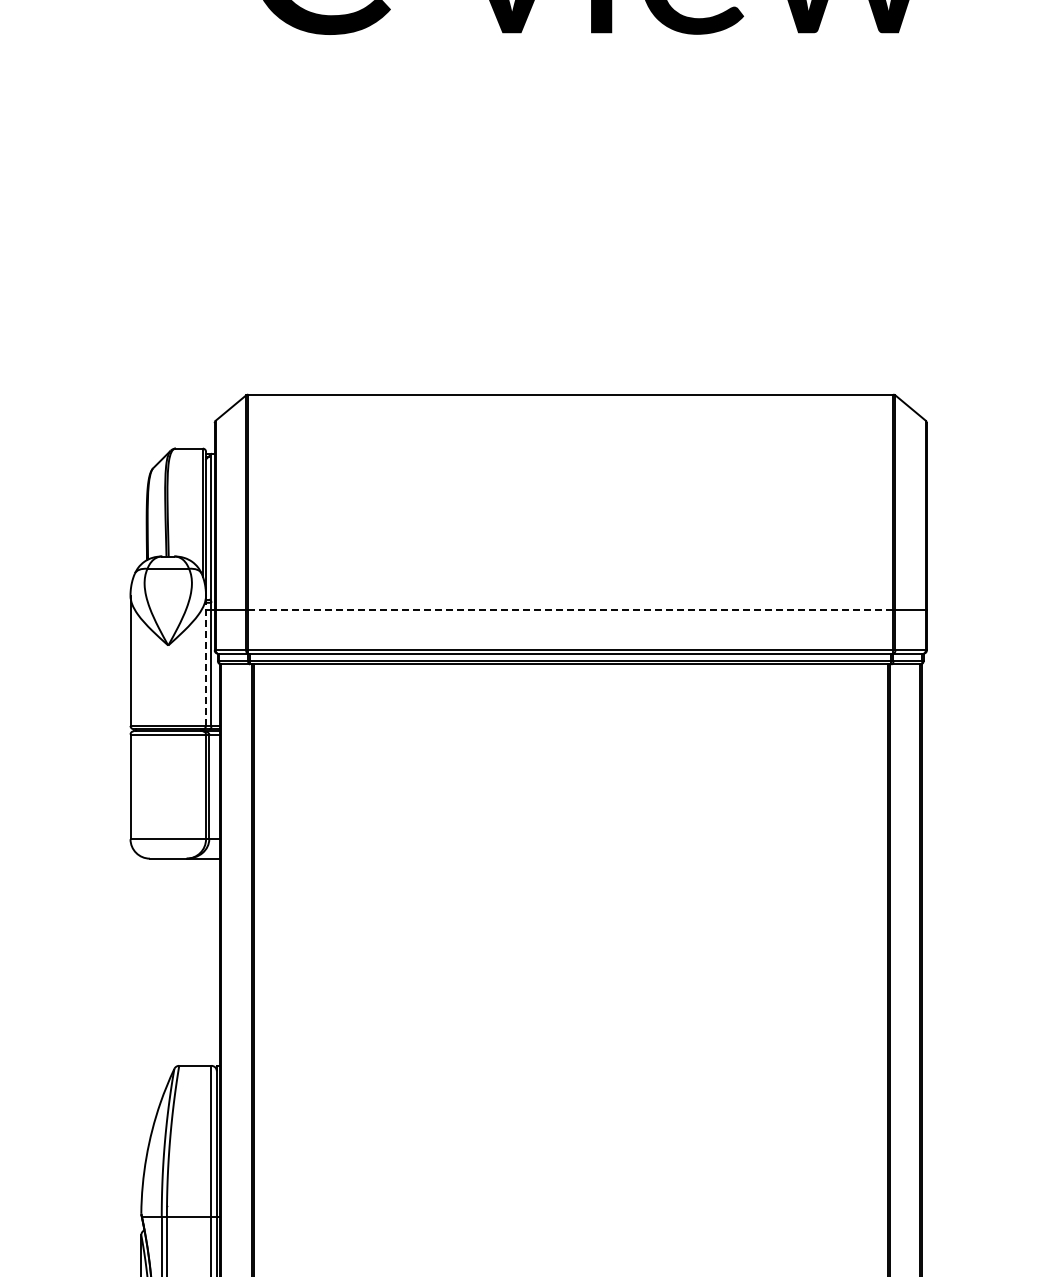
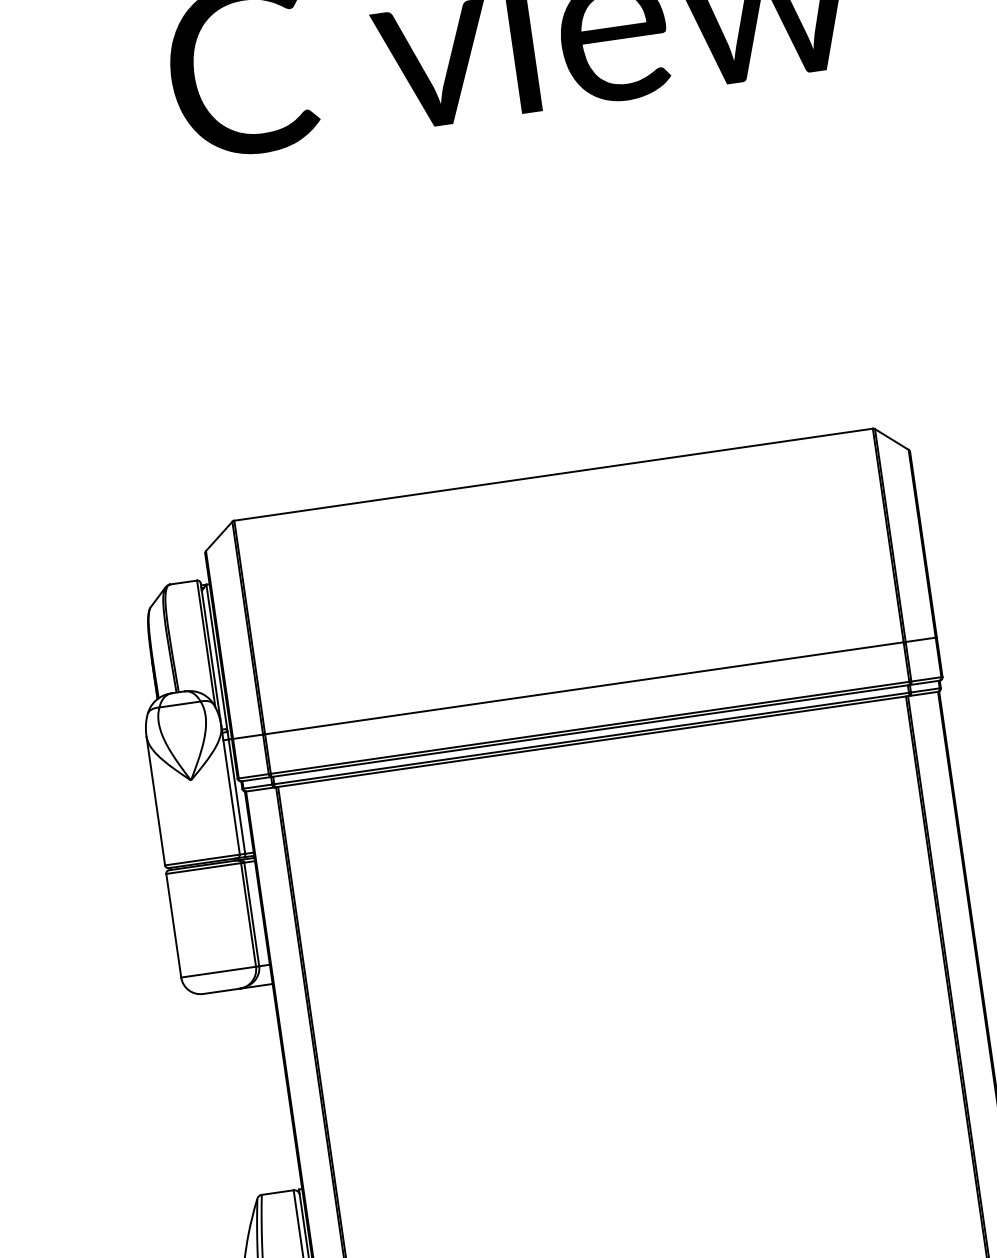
line: (570, 610) -> (584, 688), dashed -> solid
line: (206, 664) -> (231, 793), dashed -> solid

